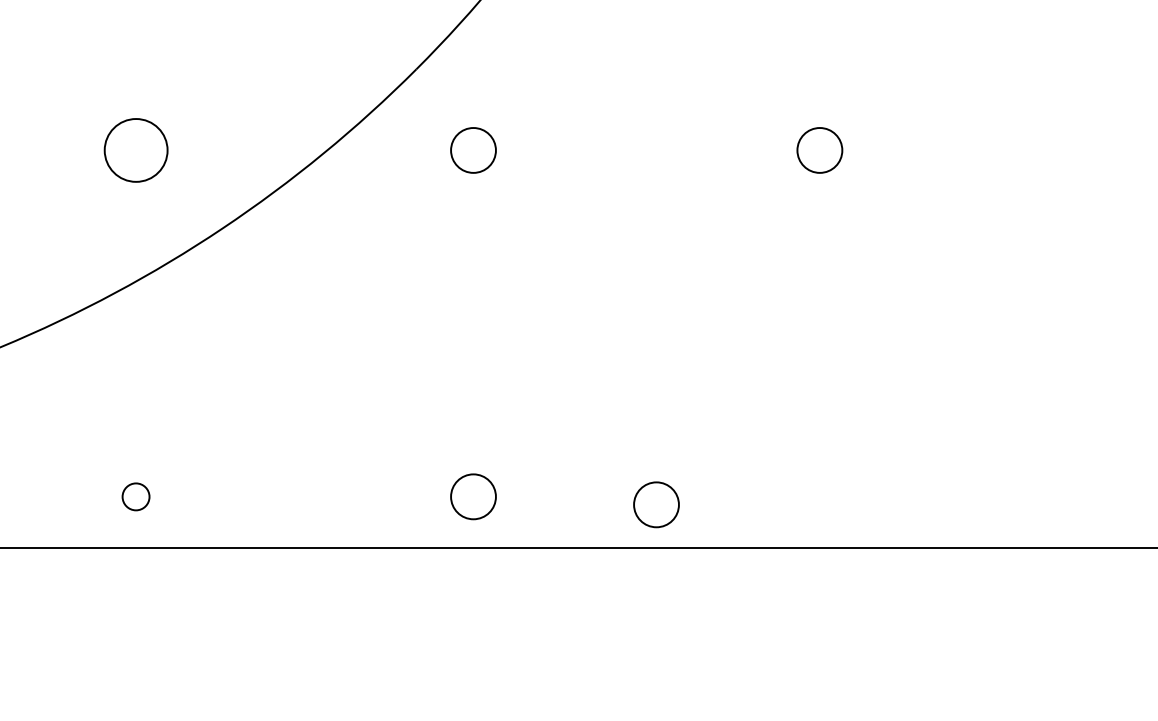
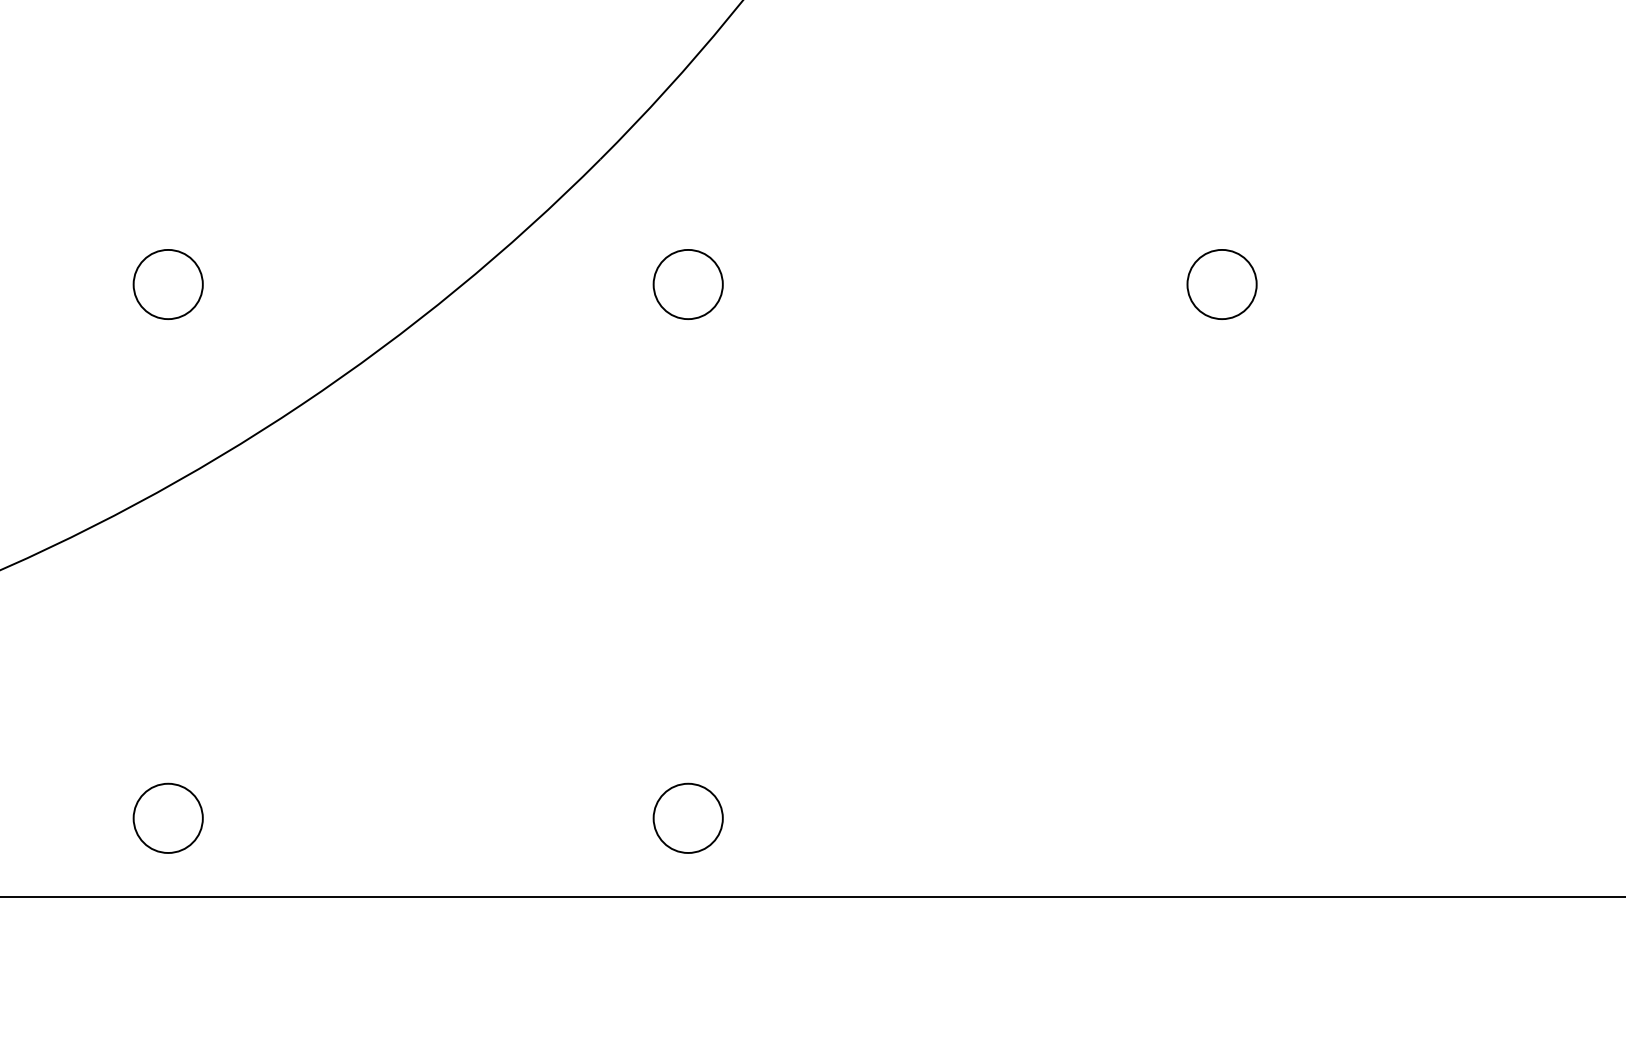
circle: (135, 150) -> (167, 284), size x0.71
circle: (135, 496) -> (167, 817), size x1.67
circle: (656, 504) -> (970, 830), removed

